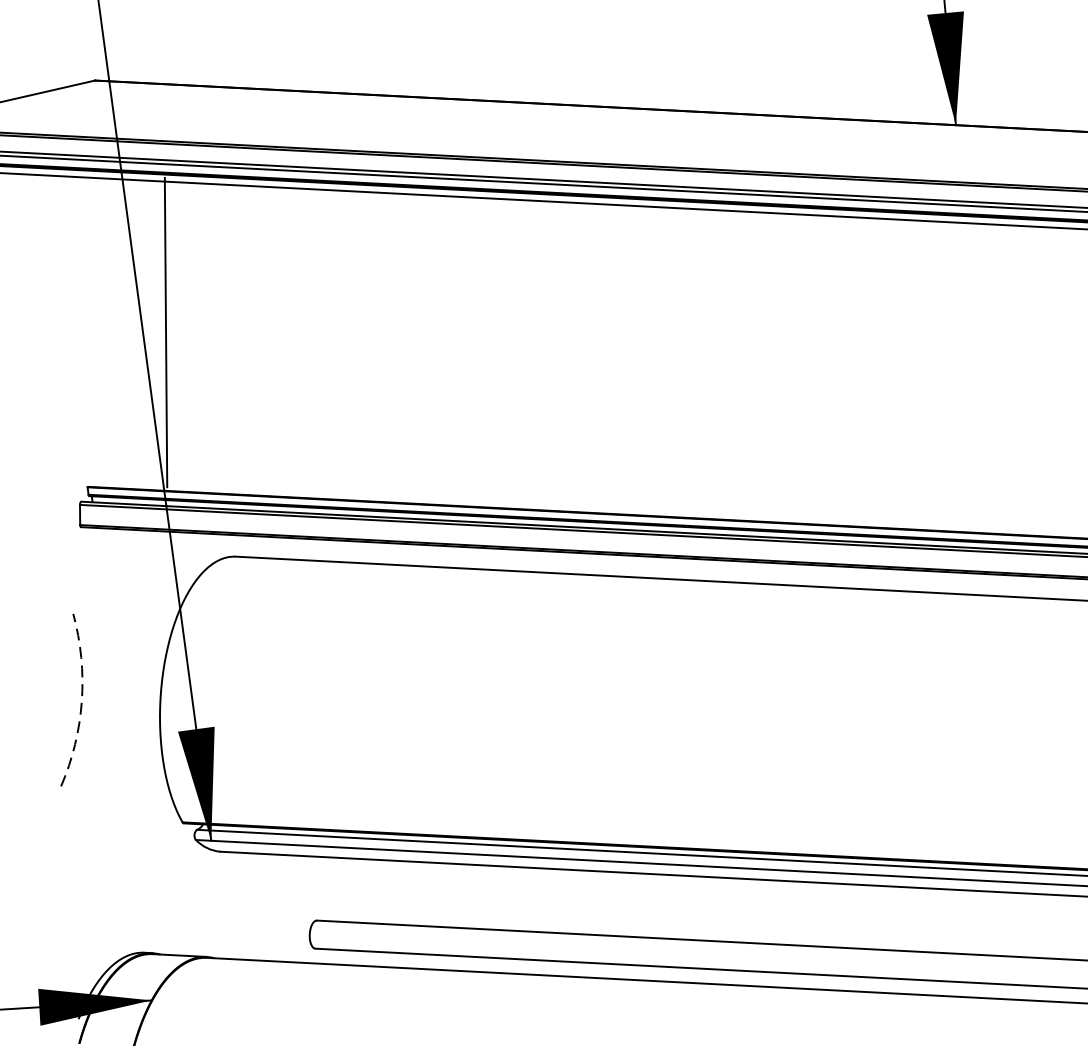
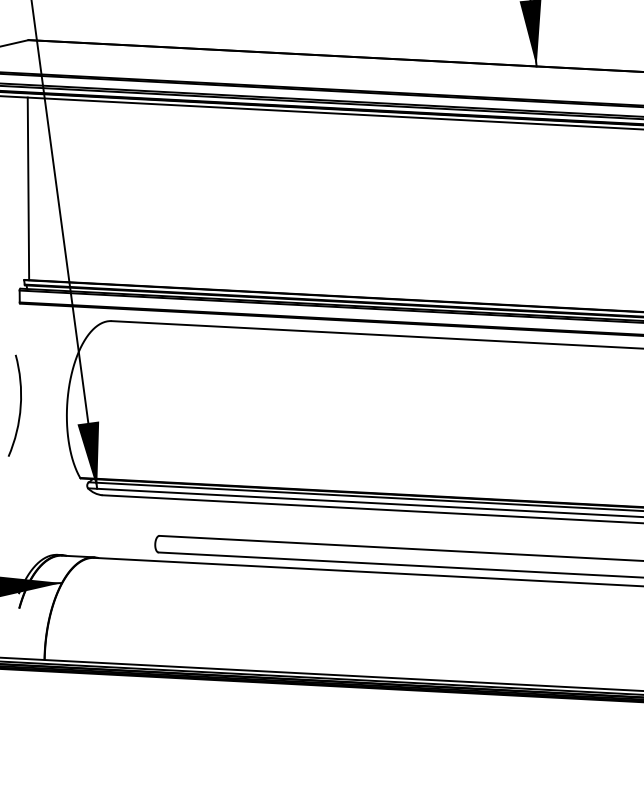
line: (166, 331) -> (28, 188), moved
arc: (81, 701) -> (20, 406), dashed -> solid

